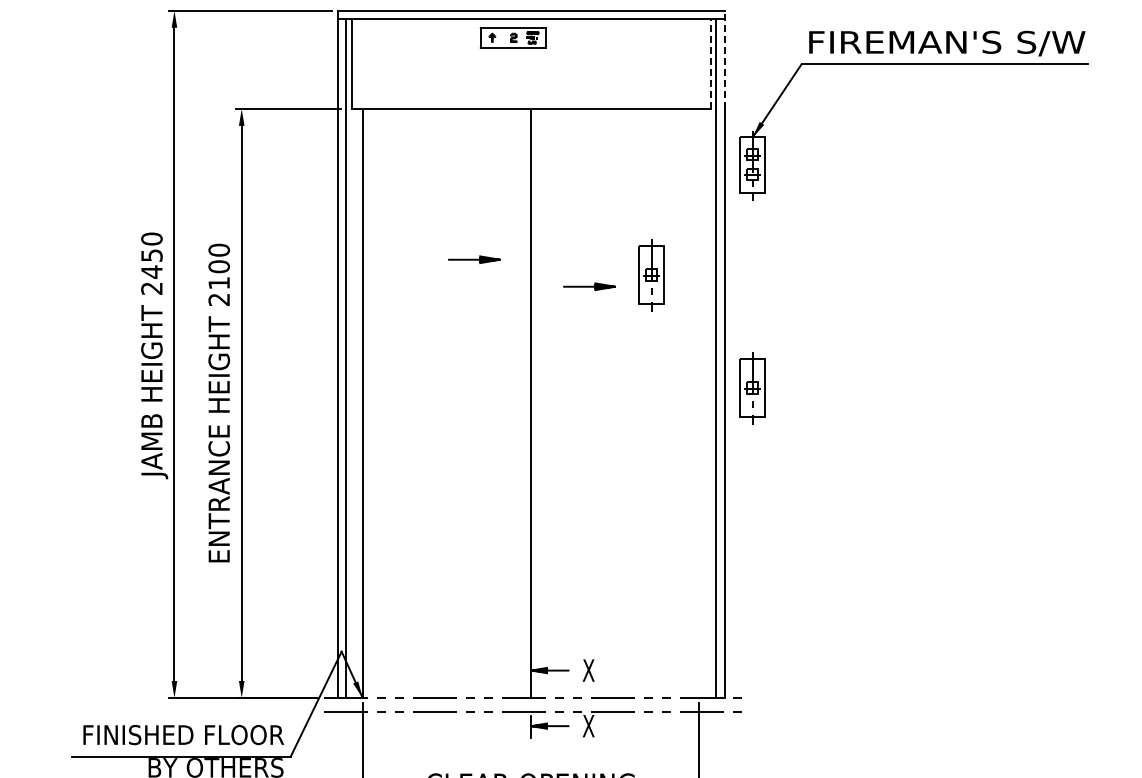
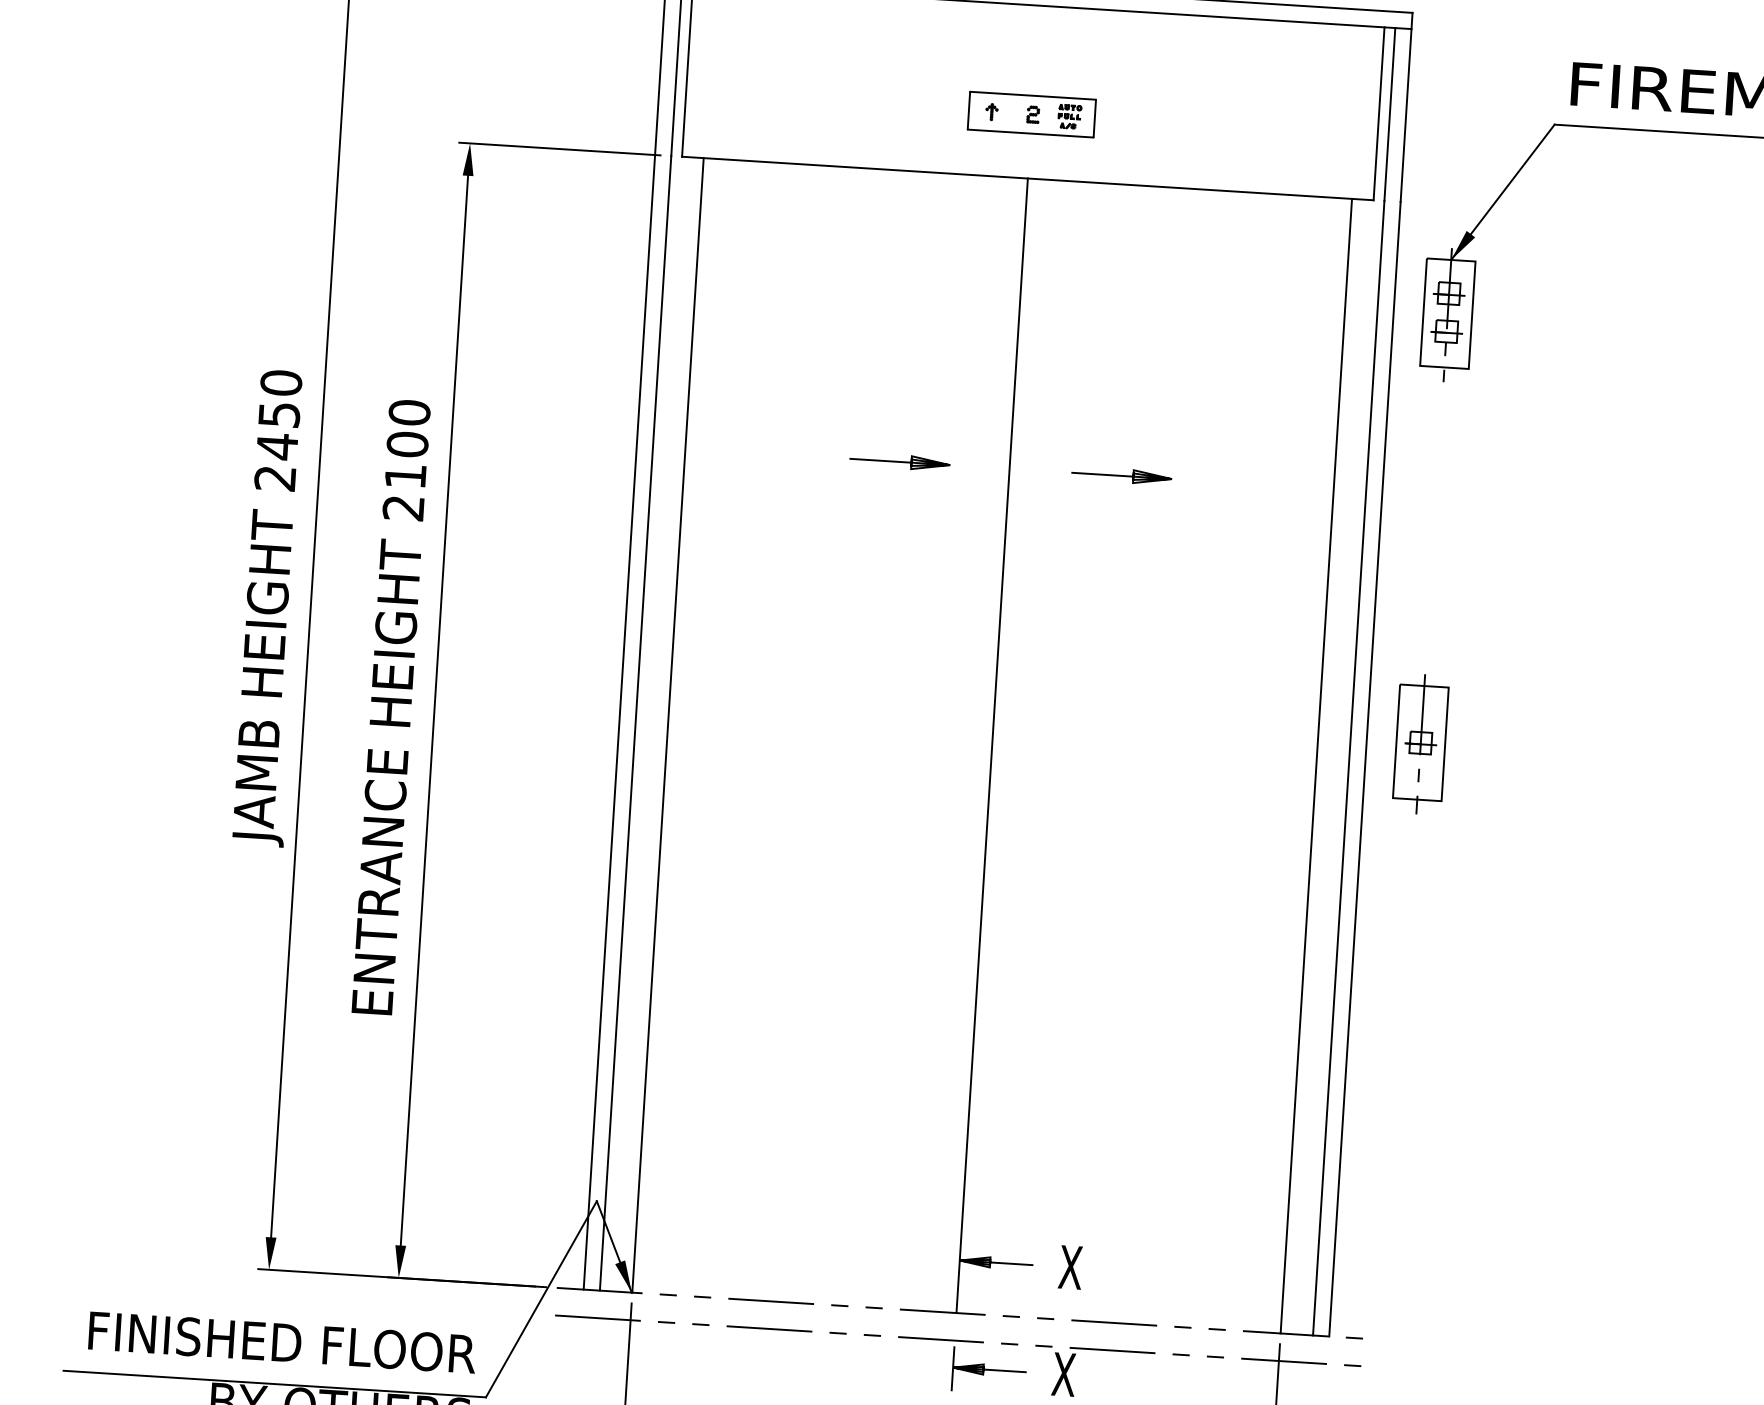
part: (512, 37) -> (1030, 113), moved
line: (724, 59) -> (1406, 106), dashed -> solid
line: (710, 64) -> (1378, 114), dashed -> solid
part: (651, 275) -> (1239, 513), removed
curve: (589, 286) -> (1122, 475), moved
line: (699, 403) -> (1316, 766), added

